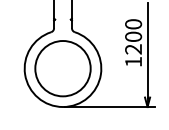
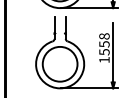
text: (133, 37) -> (104, 44), 1200 -> 1558

